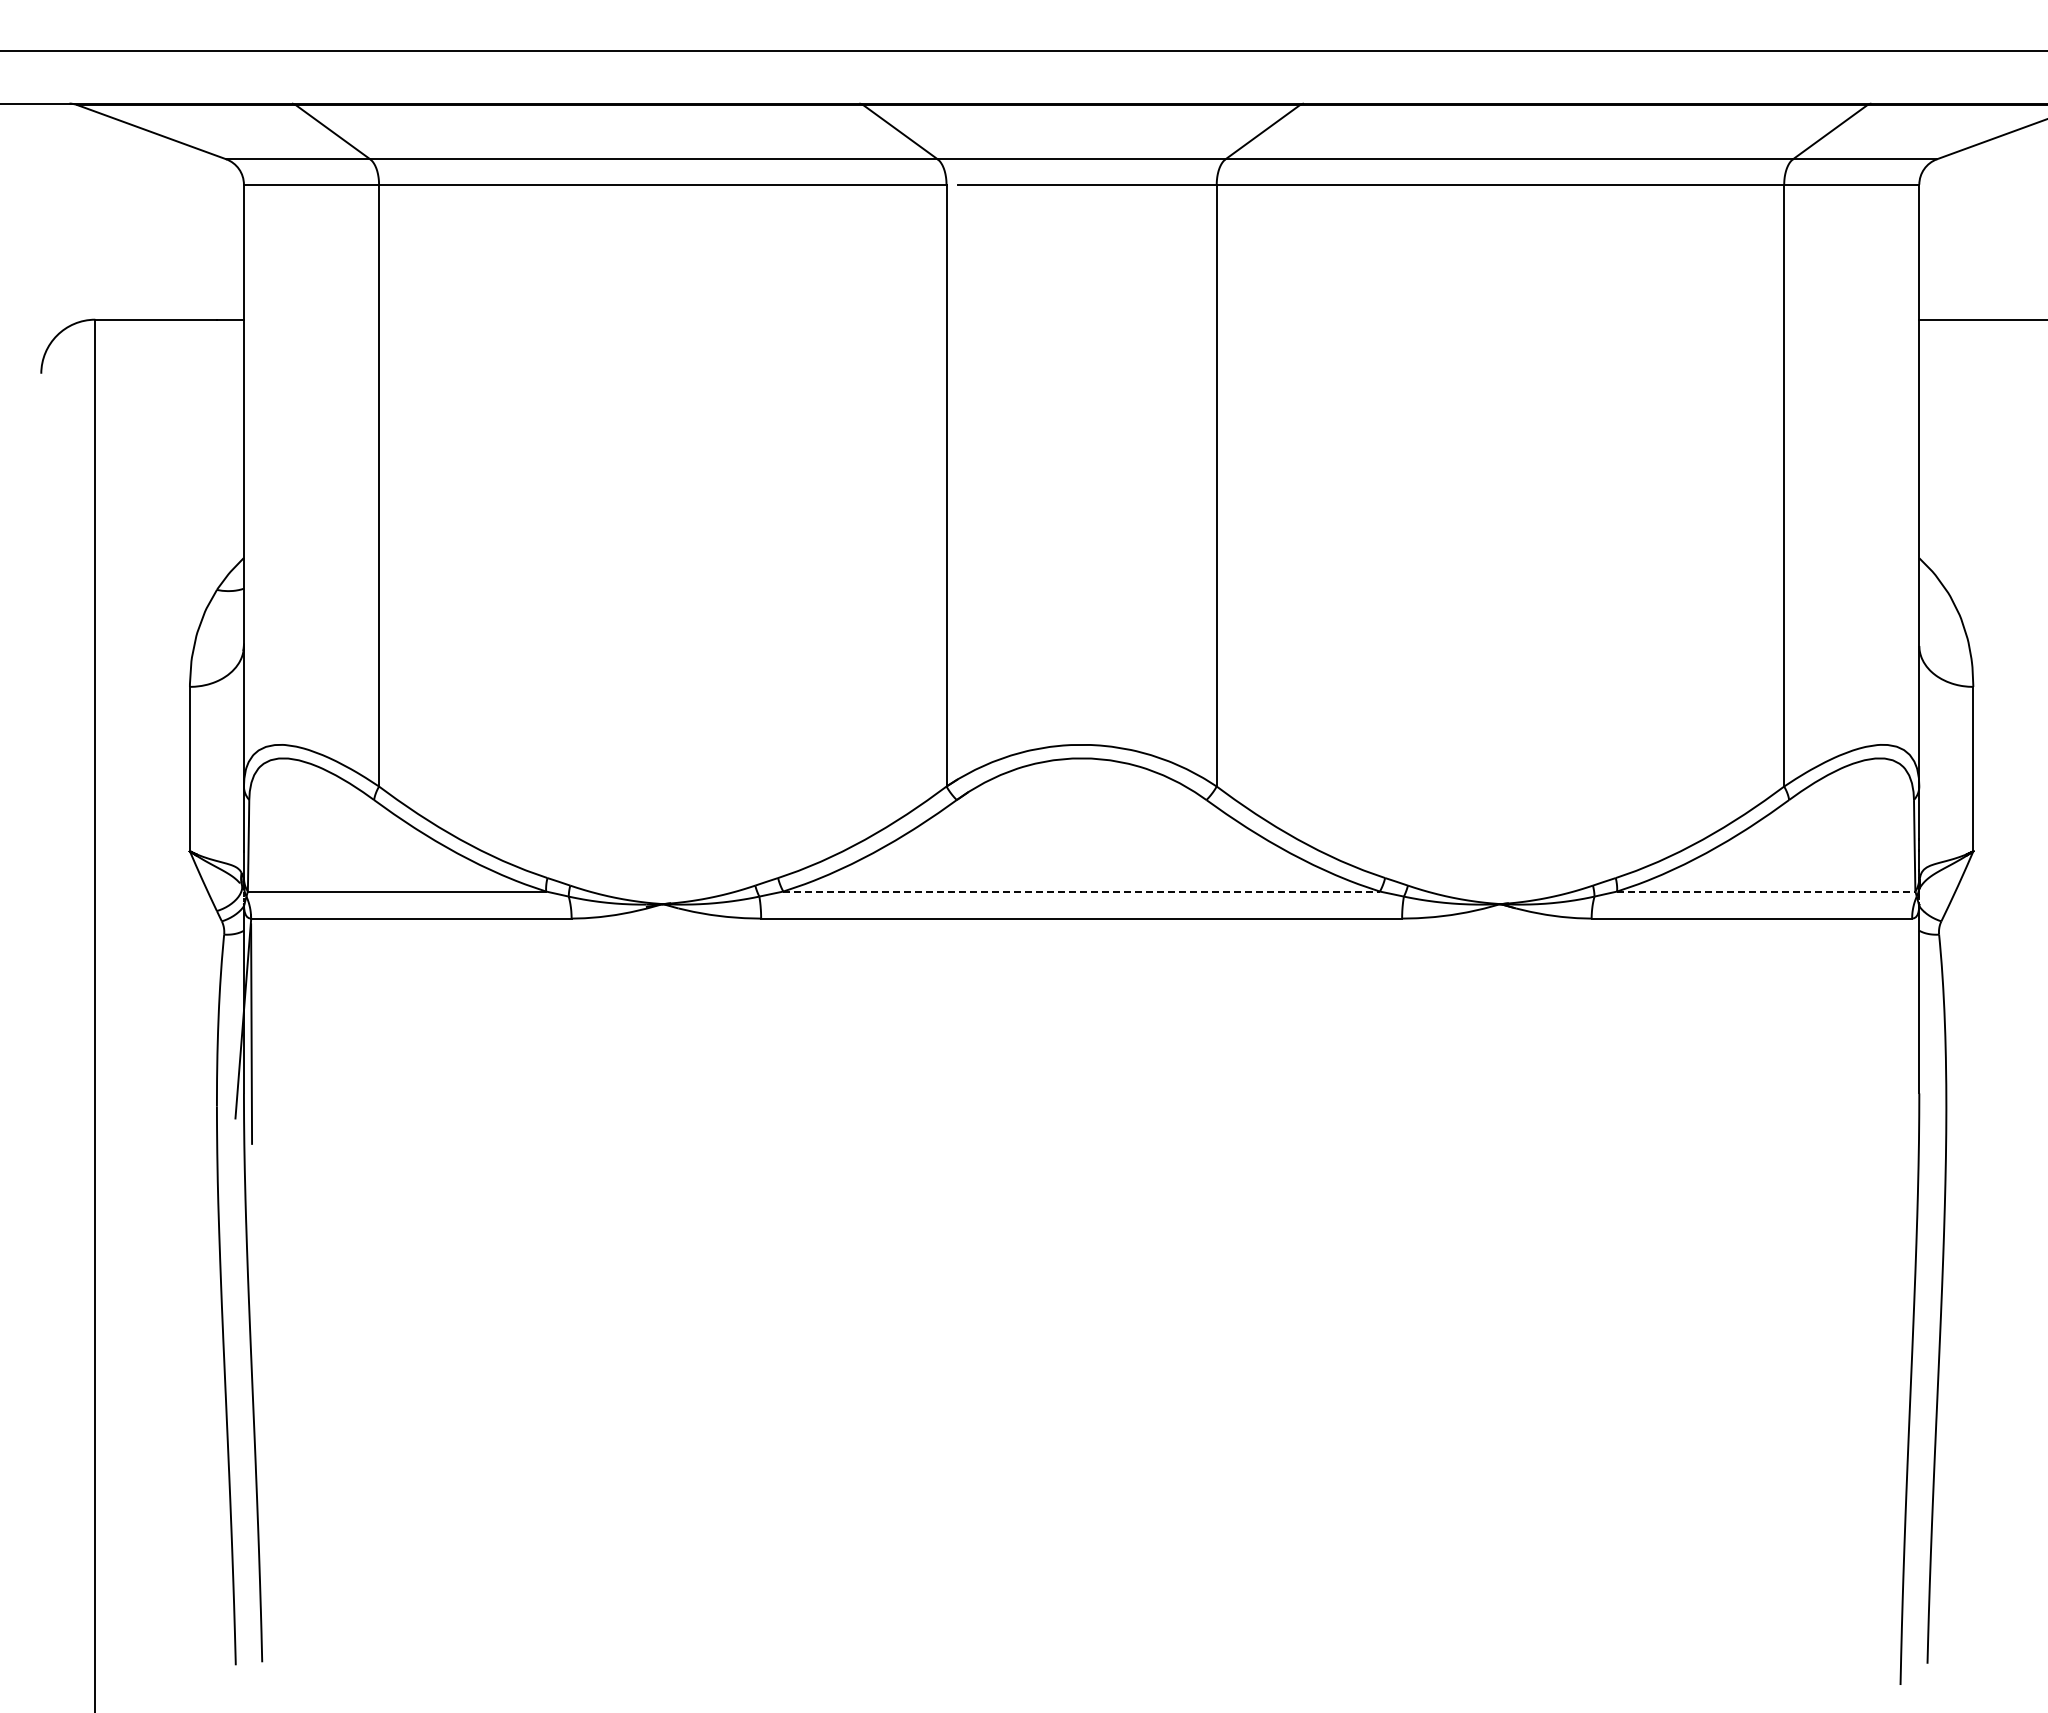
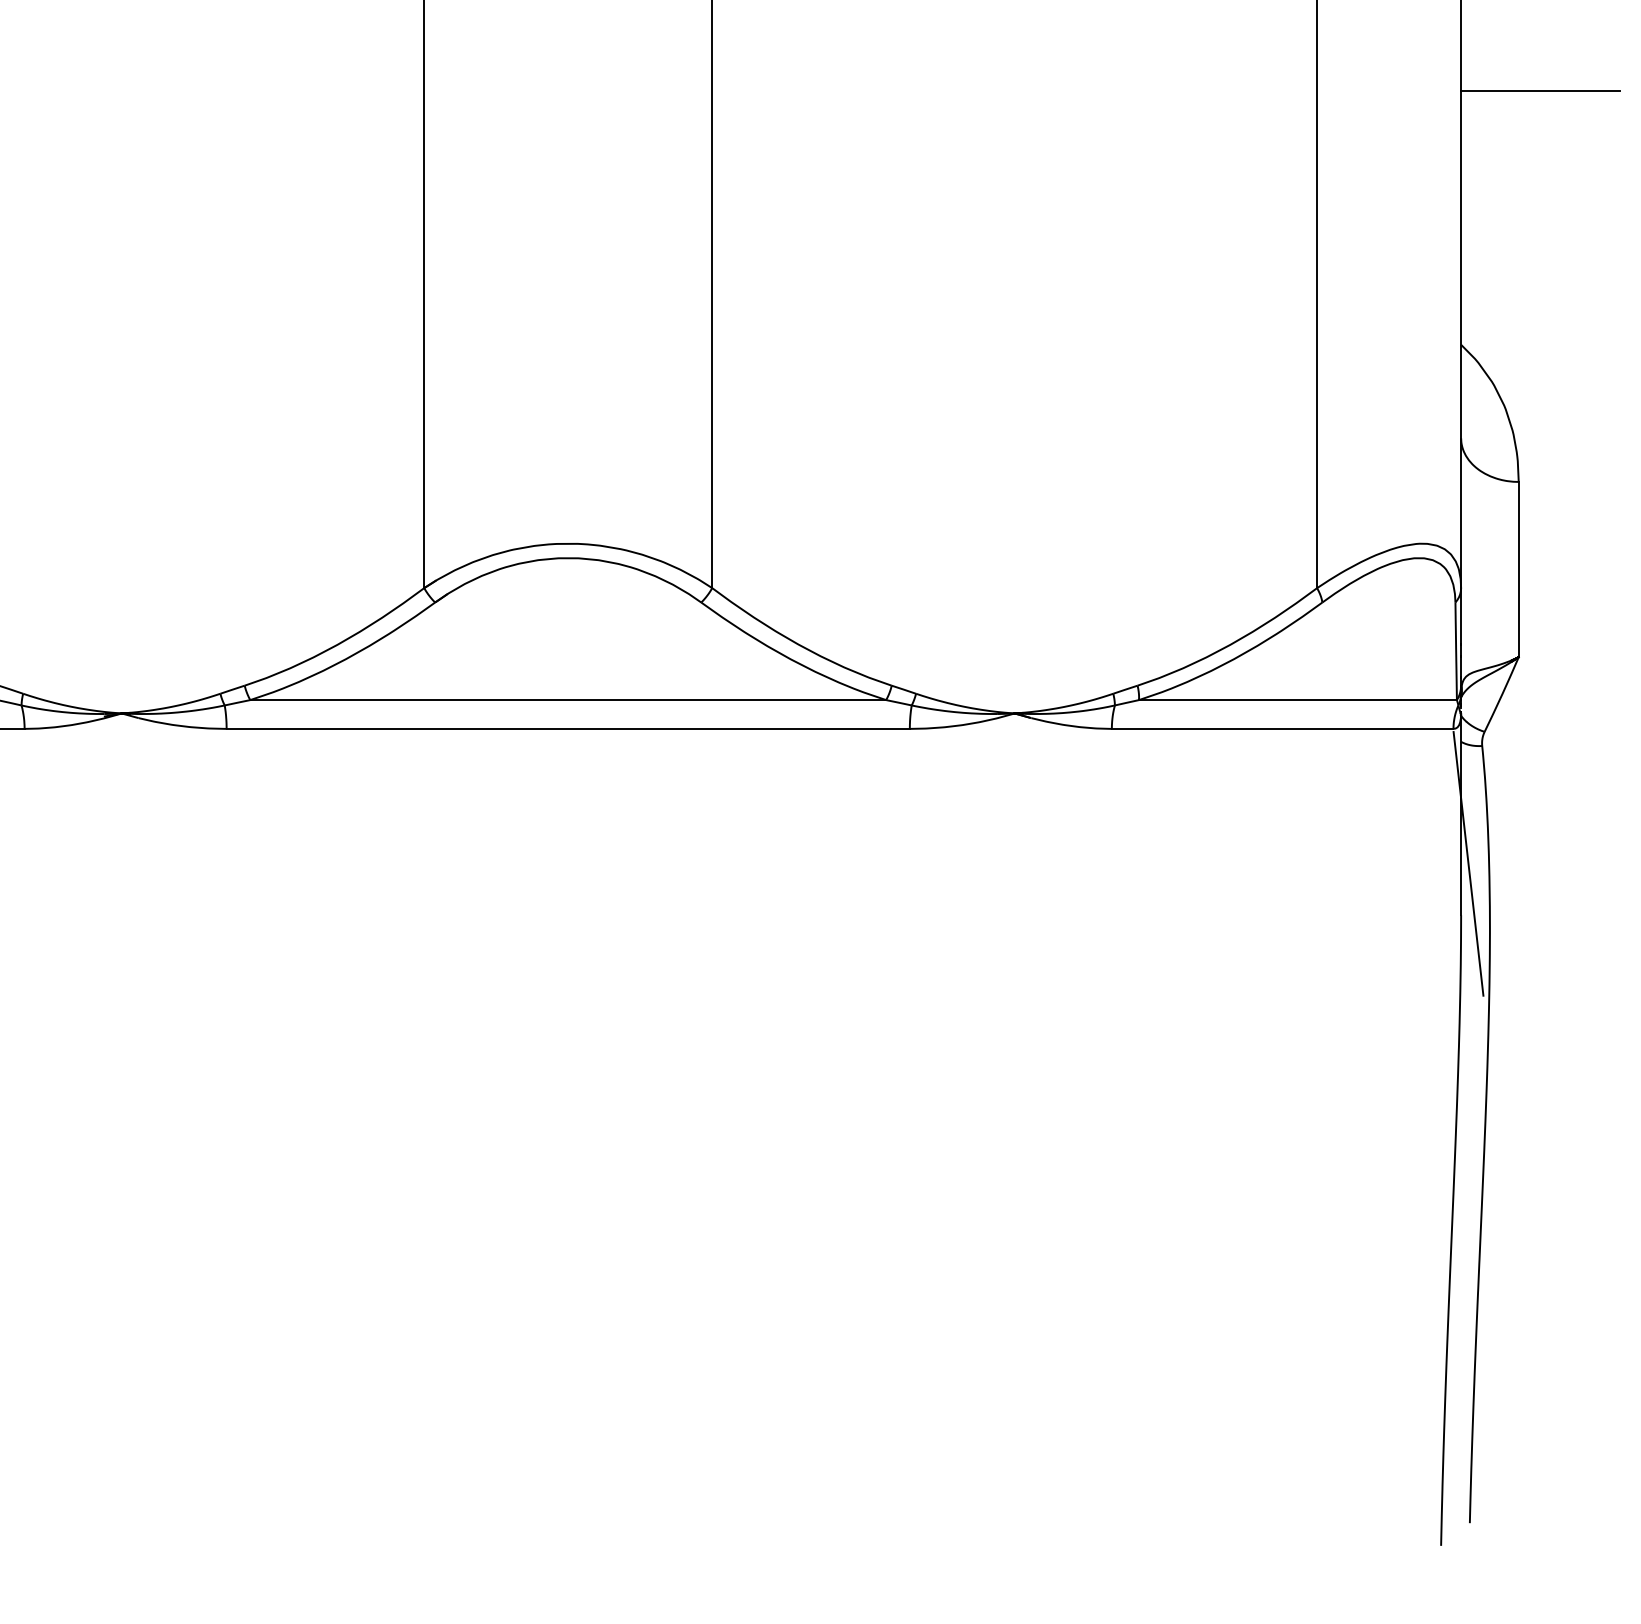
line: (1082, 891) -> (569, 700), dashed -> solid
line: (1766, 891) -> (1298, 700), dashed -> solid
line: (1926, 1044) -> (1468, 863), added

